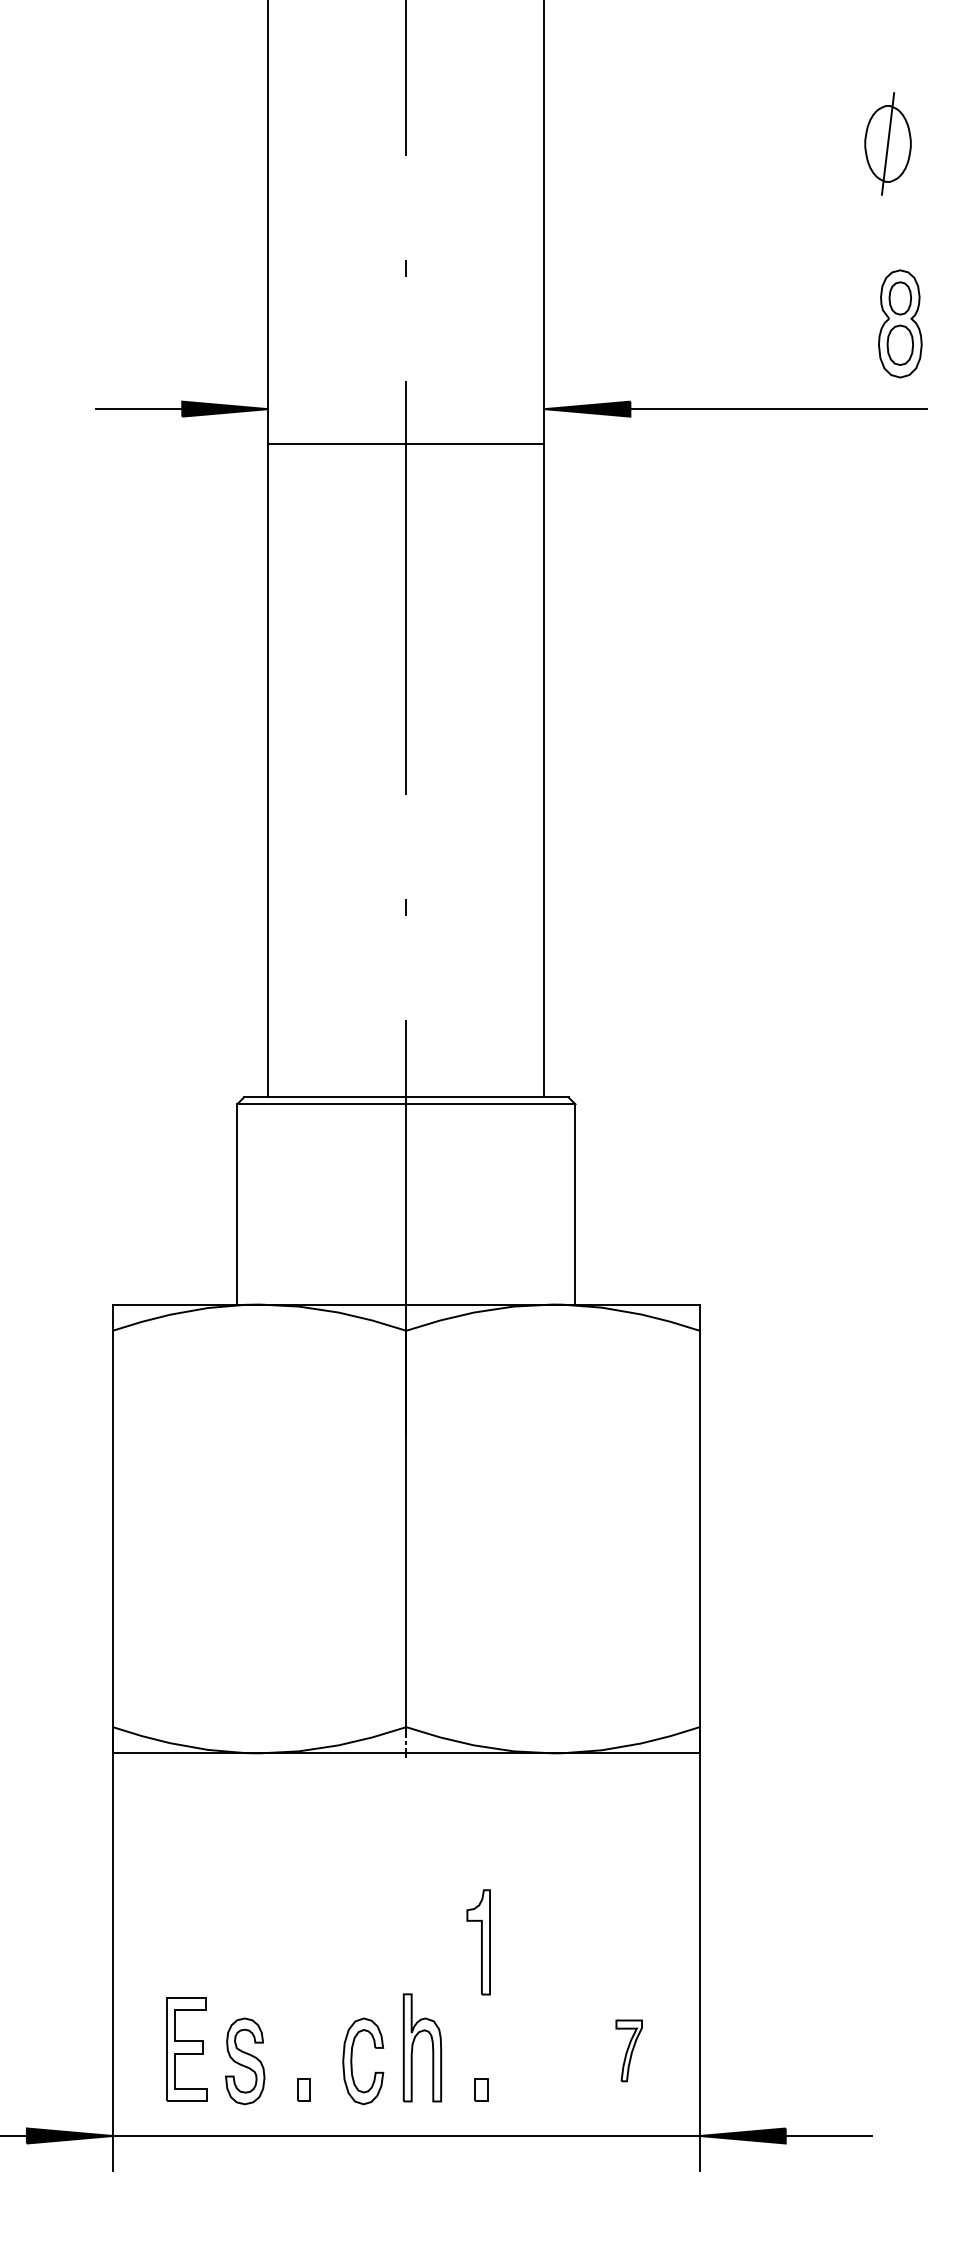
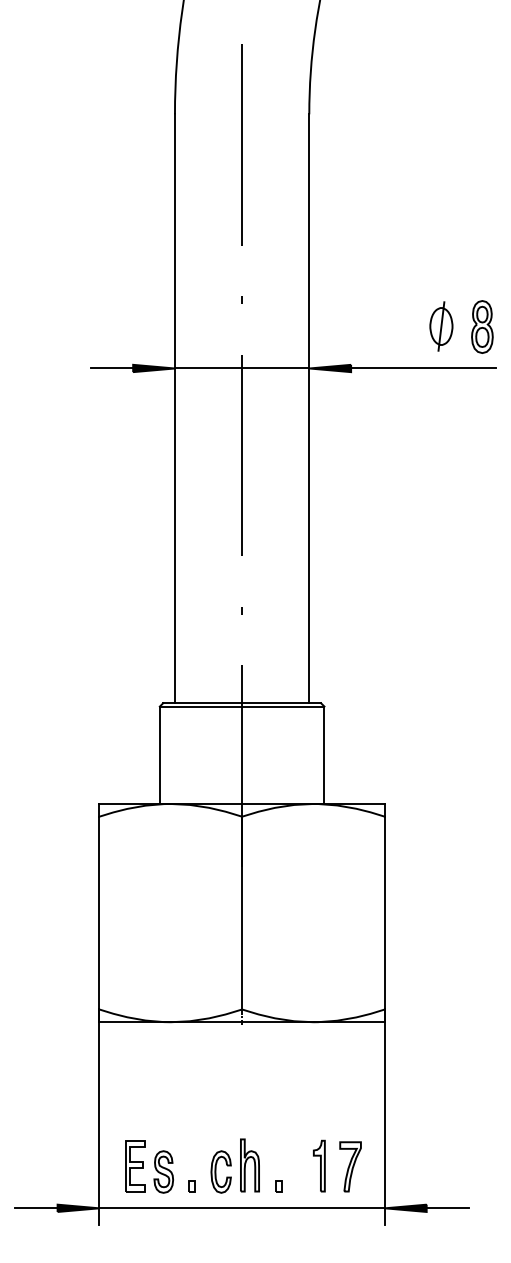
part: (888, 143) -> (441, 326), moved
line: (404, 444) -> (241, 368), moved
part: (479, 1941) -> (319, 1165), moved
part: (629, 2050) -> (350, 1166), size x1.67

